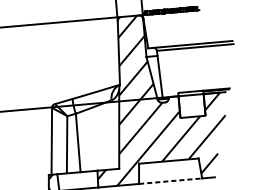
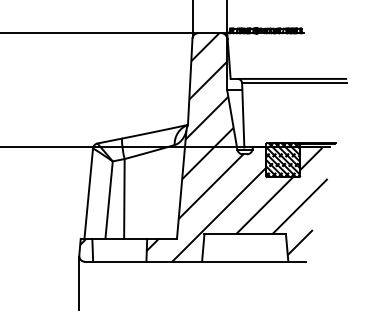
hatch: (192, 103) -> (283, 159), added
line: (170, 180) -> (245, 261), dashed -> solid

